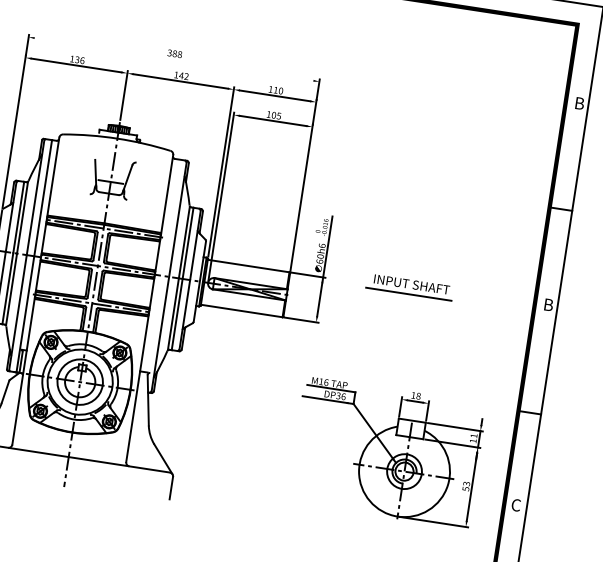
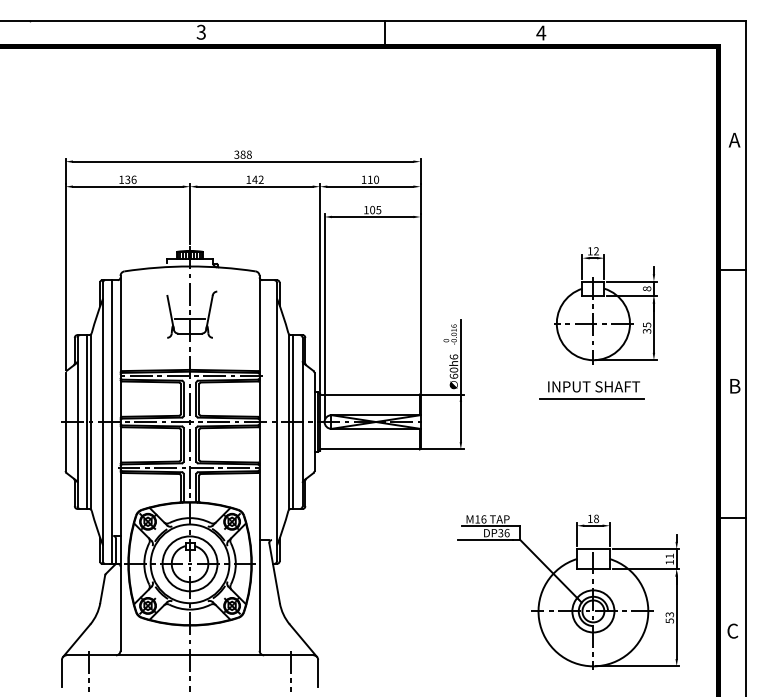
line: (173, 59) -> (242, 161), added
text: (579, 102) -> (734, 139), B -> A
part: (452, 222) -> (605, 305), added
part: (409, 287) -> (591, 390), moved
line: (149, 482) -> (290, 670), added

